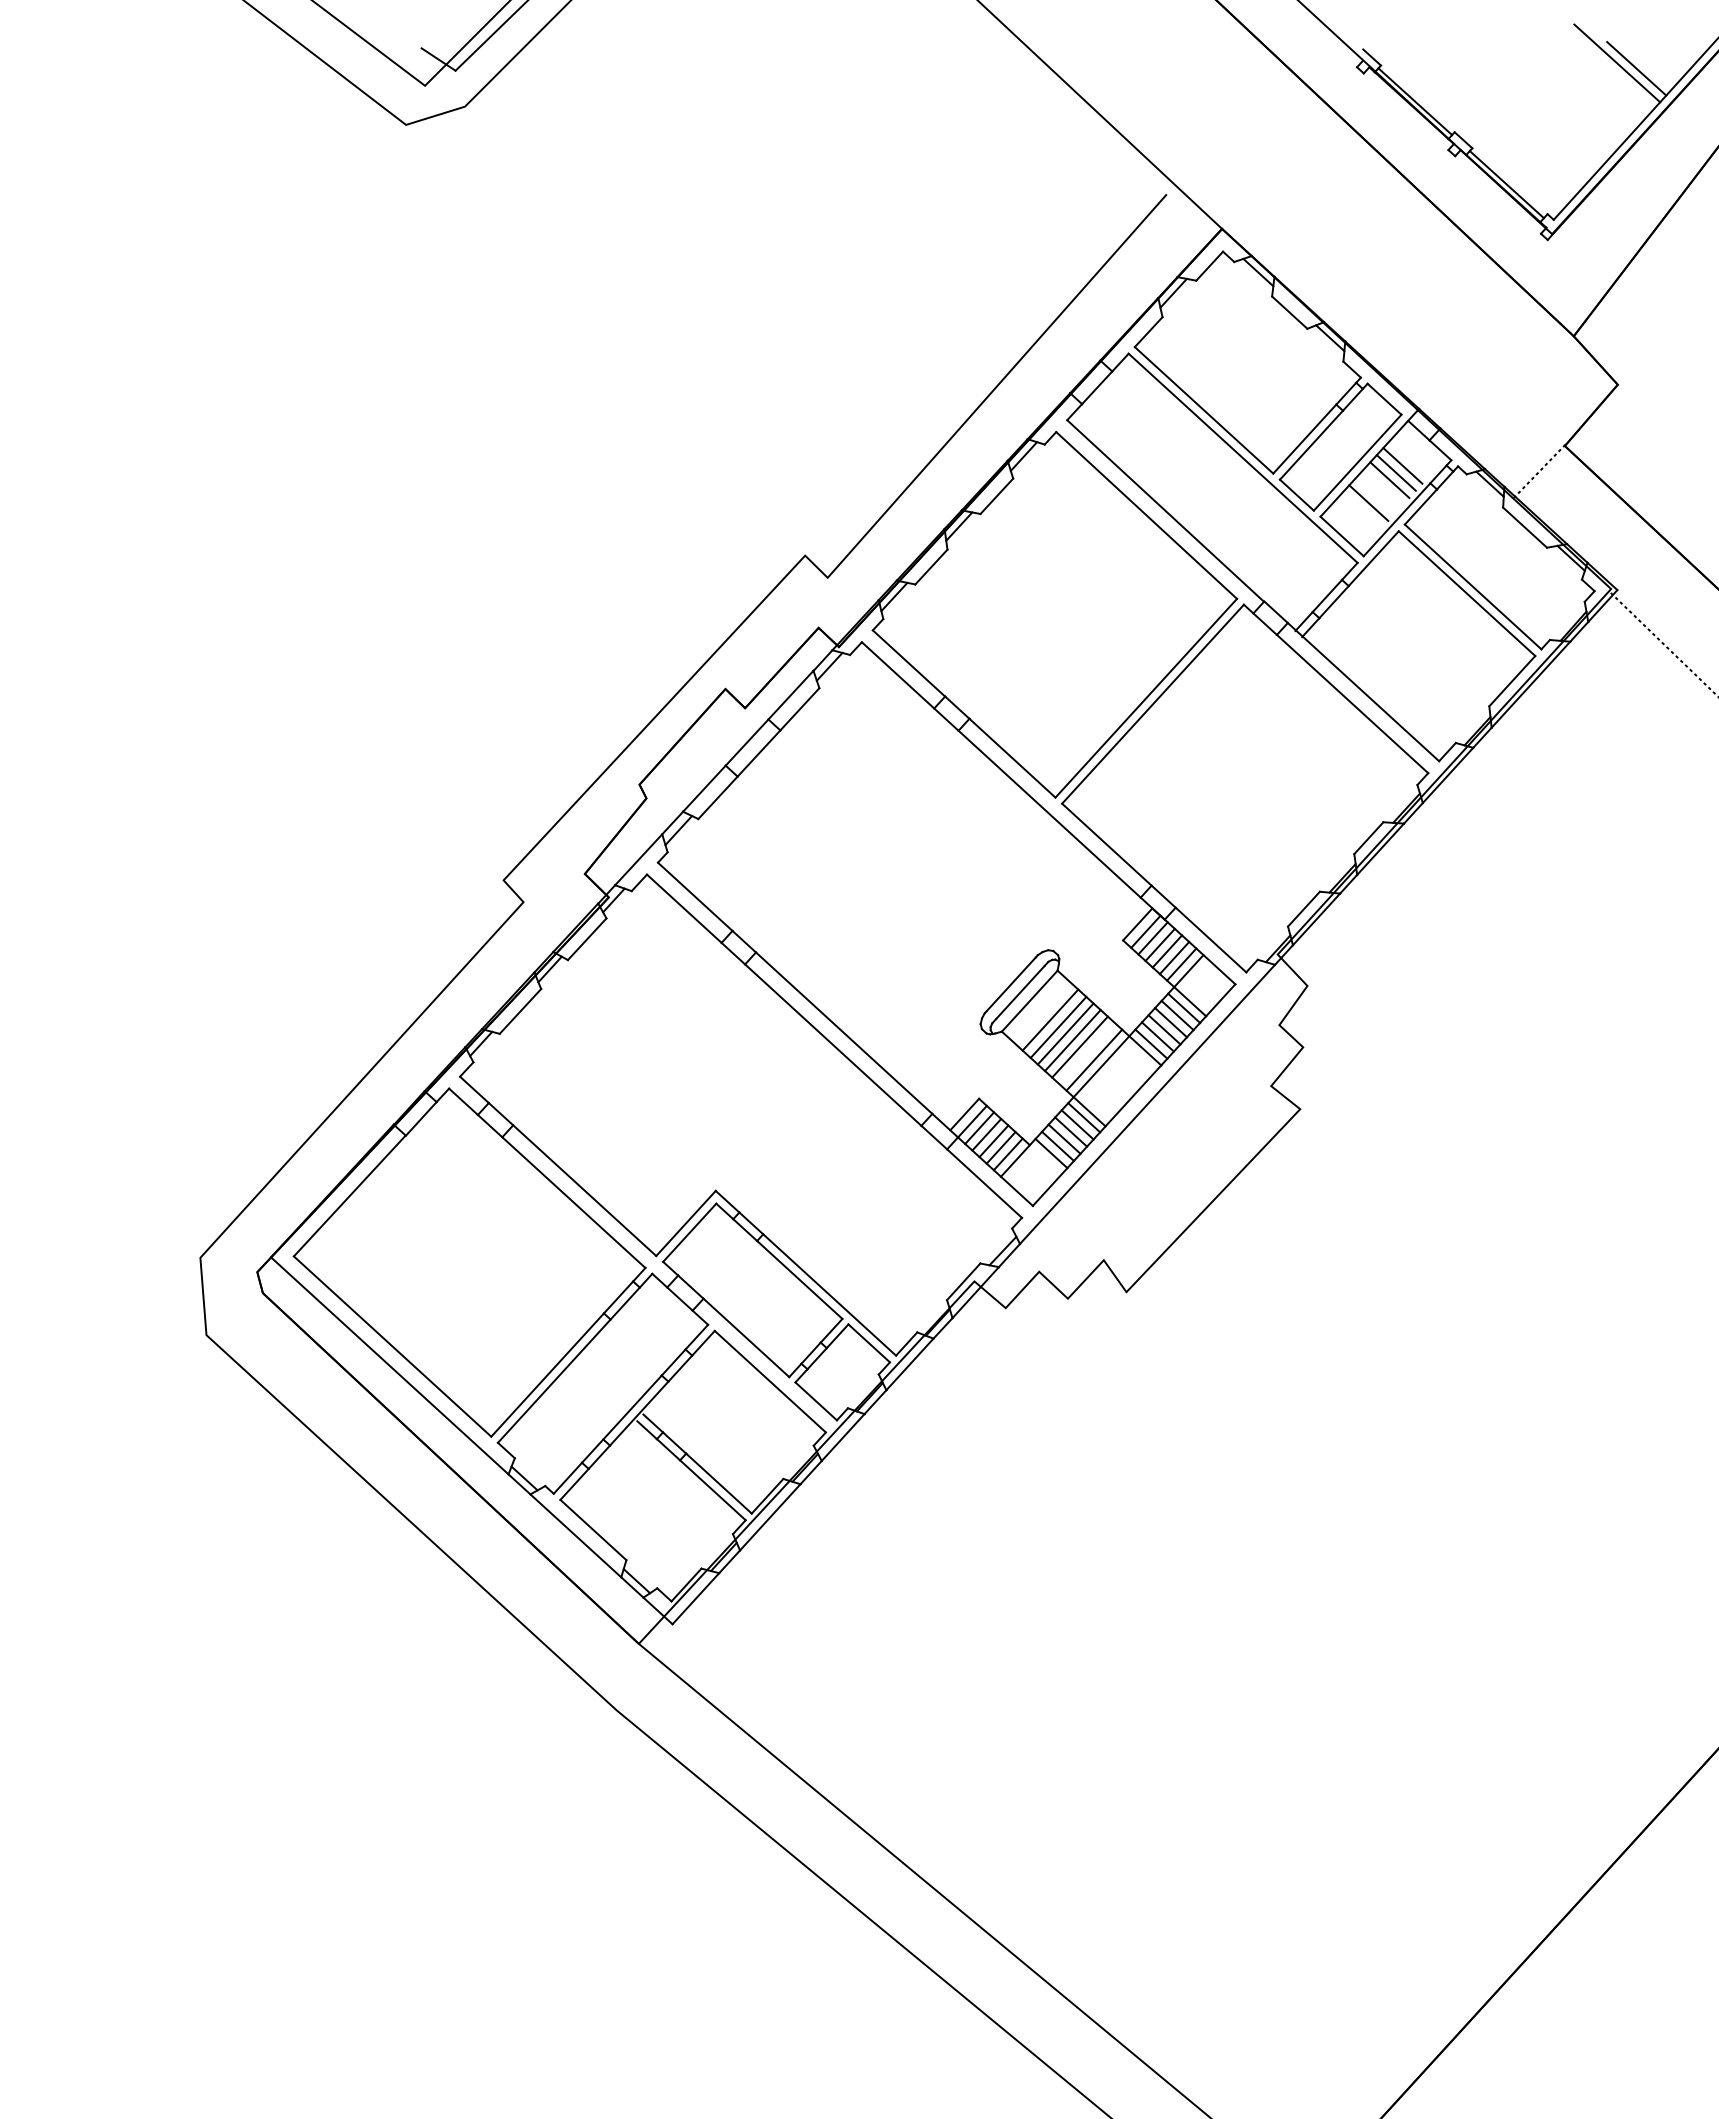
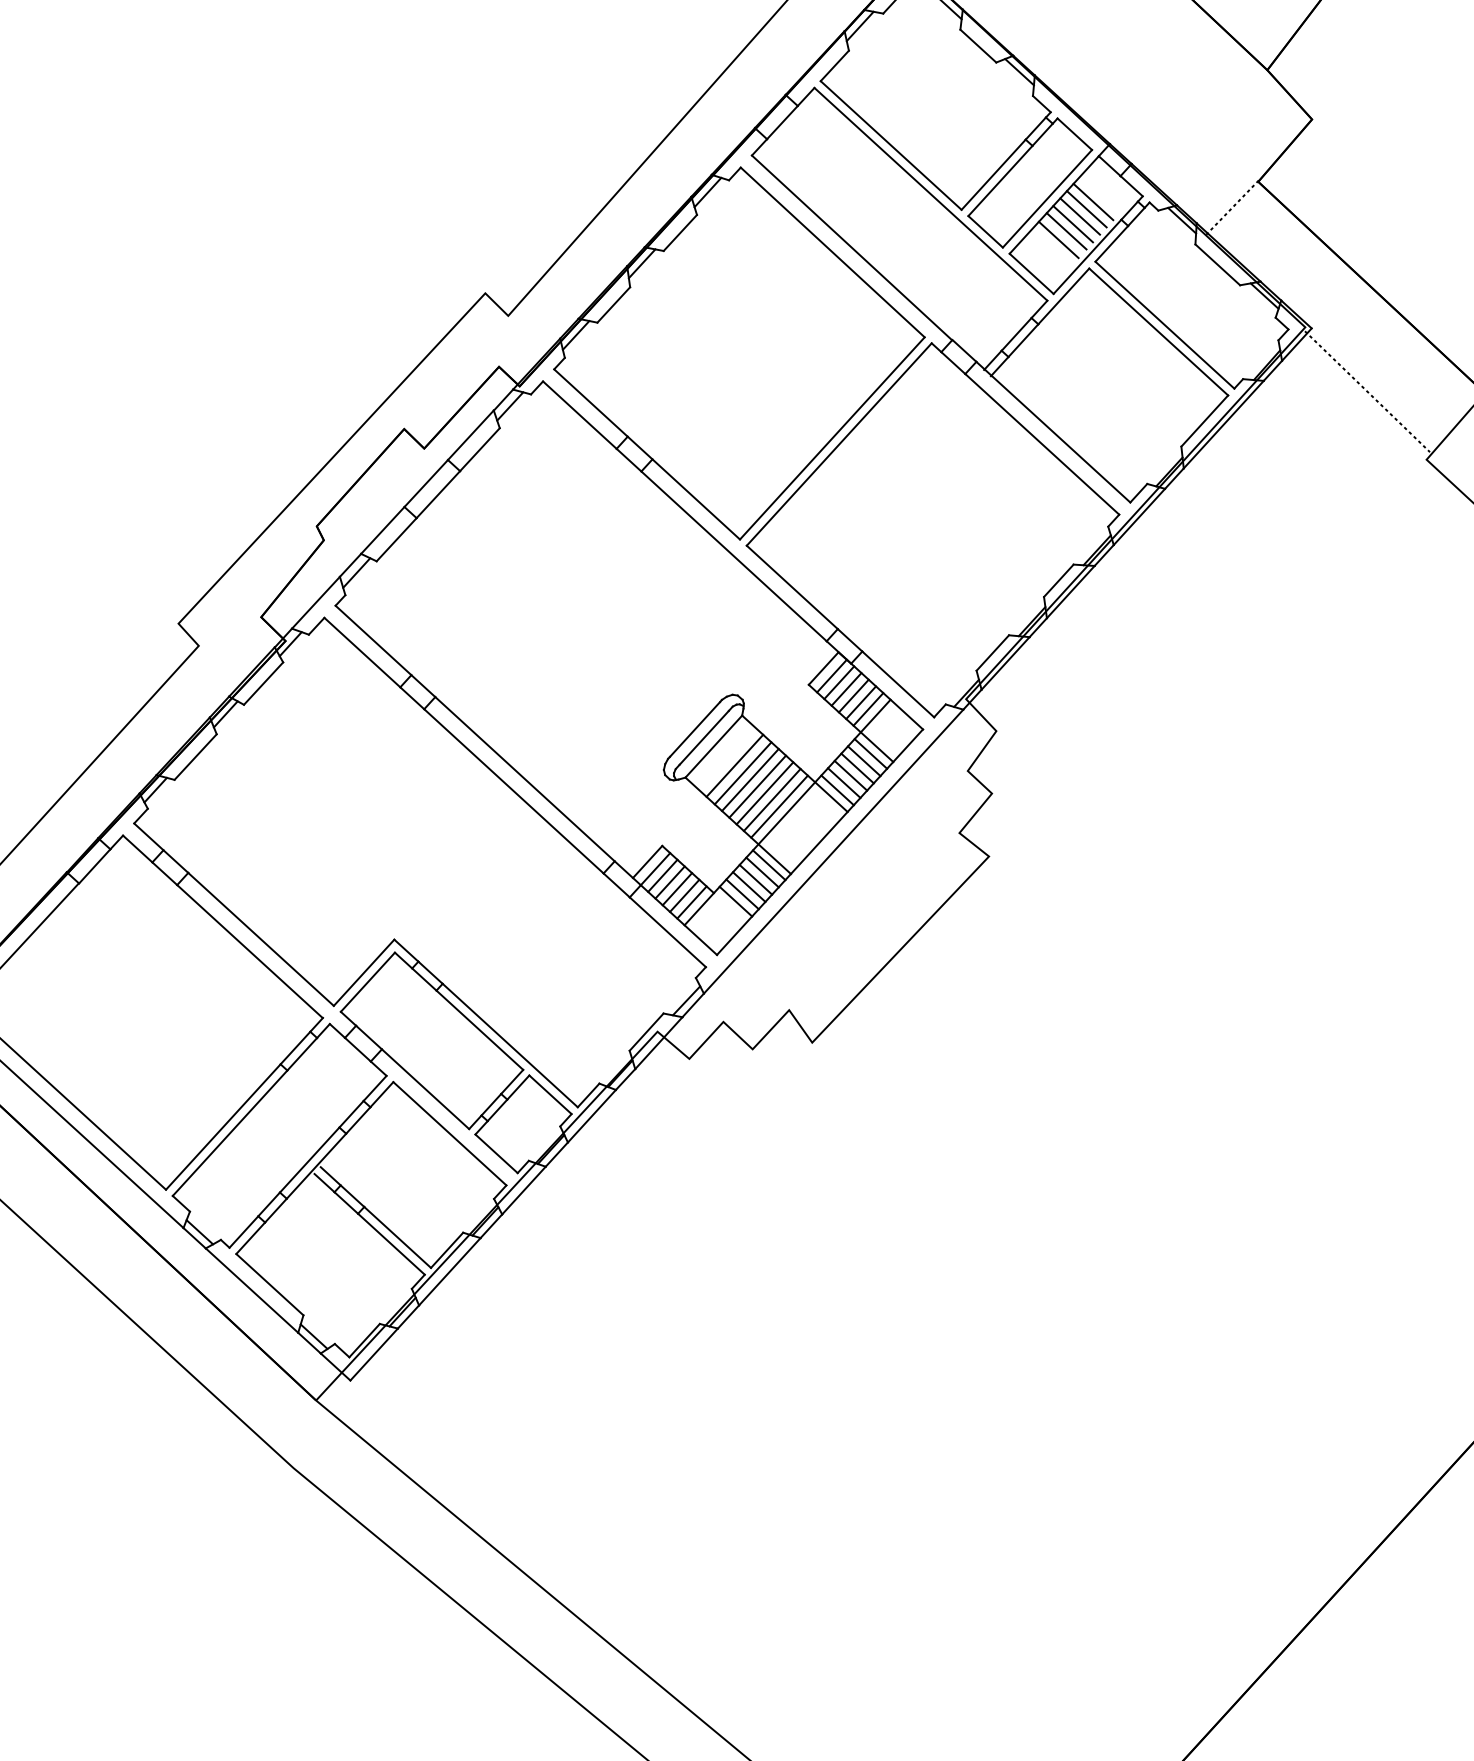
line: (1382, 487) -> (1072, 224), added
line: (1376, 494) -> (1066, 231), added
line: (1087, 1053) -> (772, 799), added

